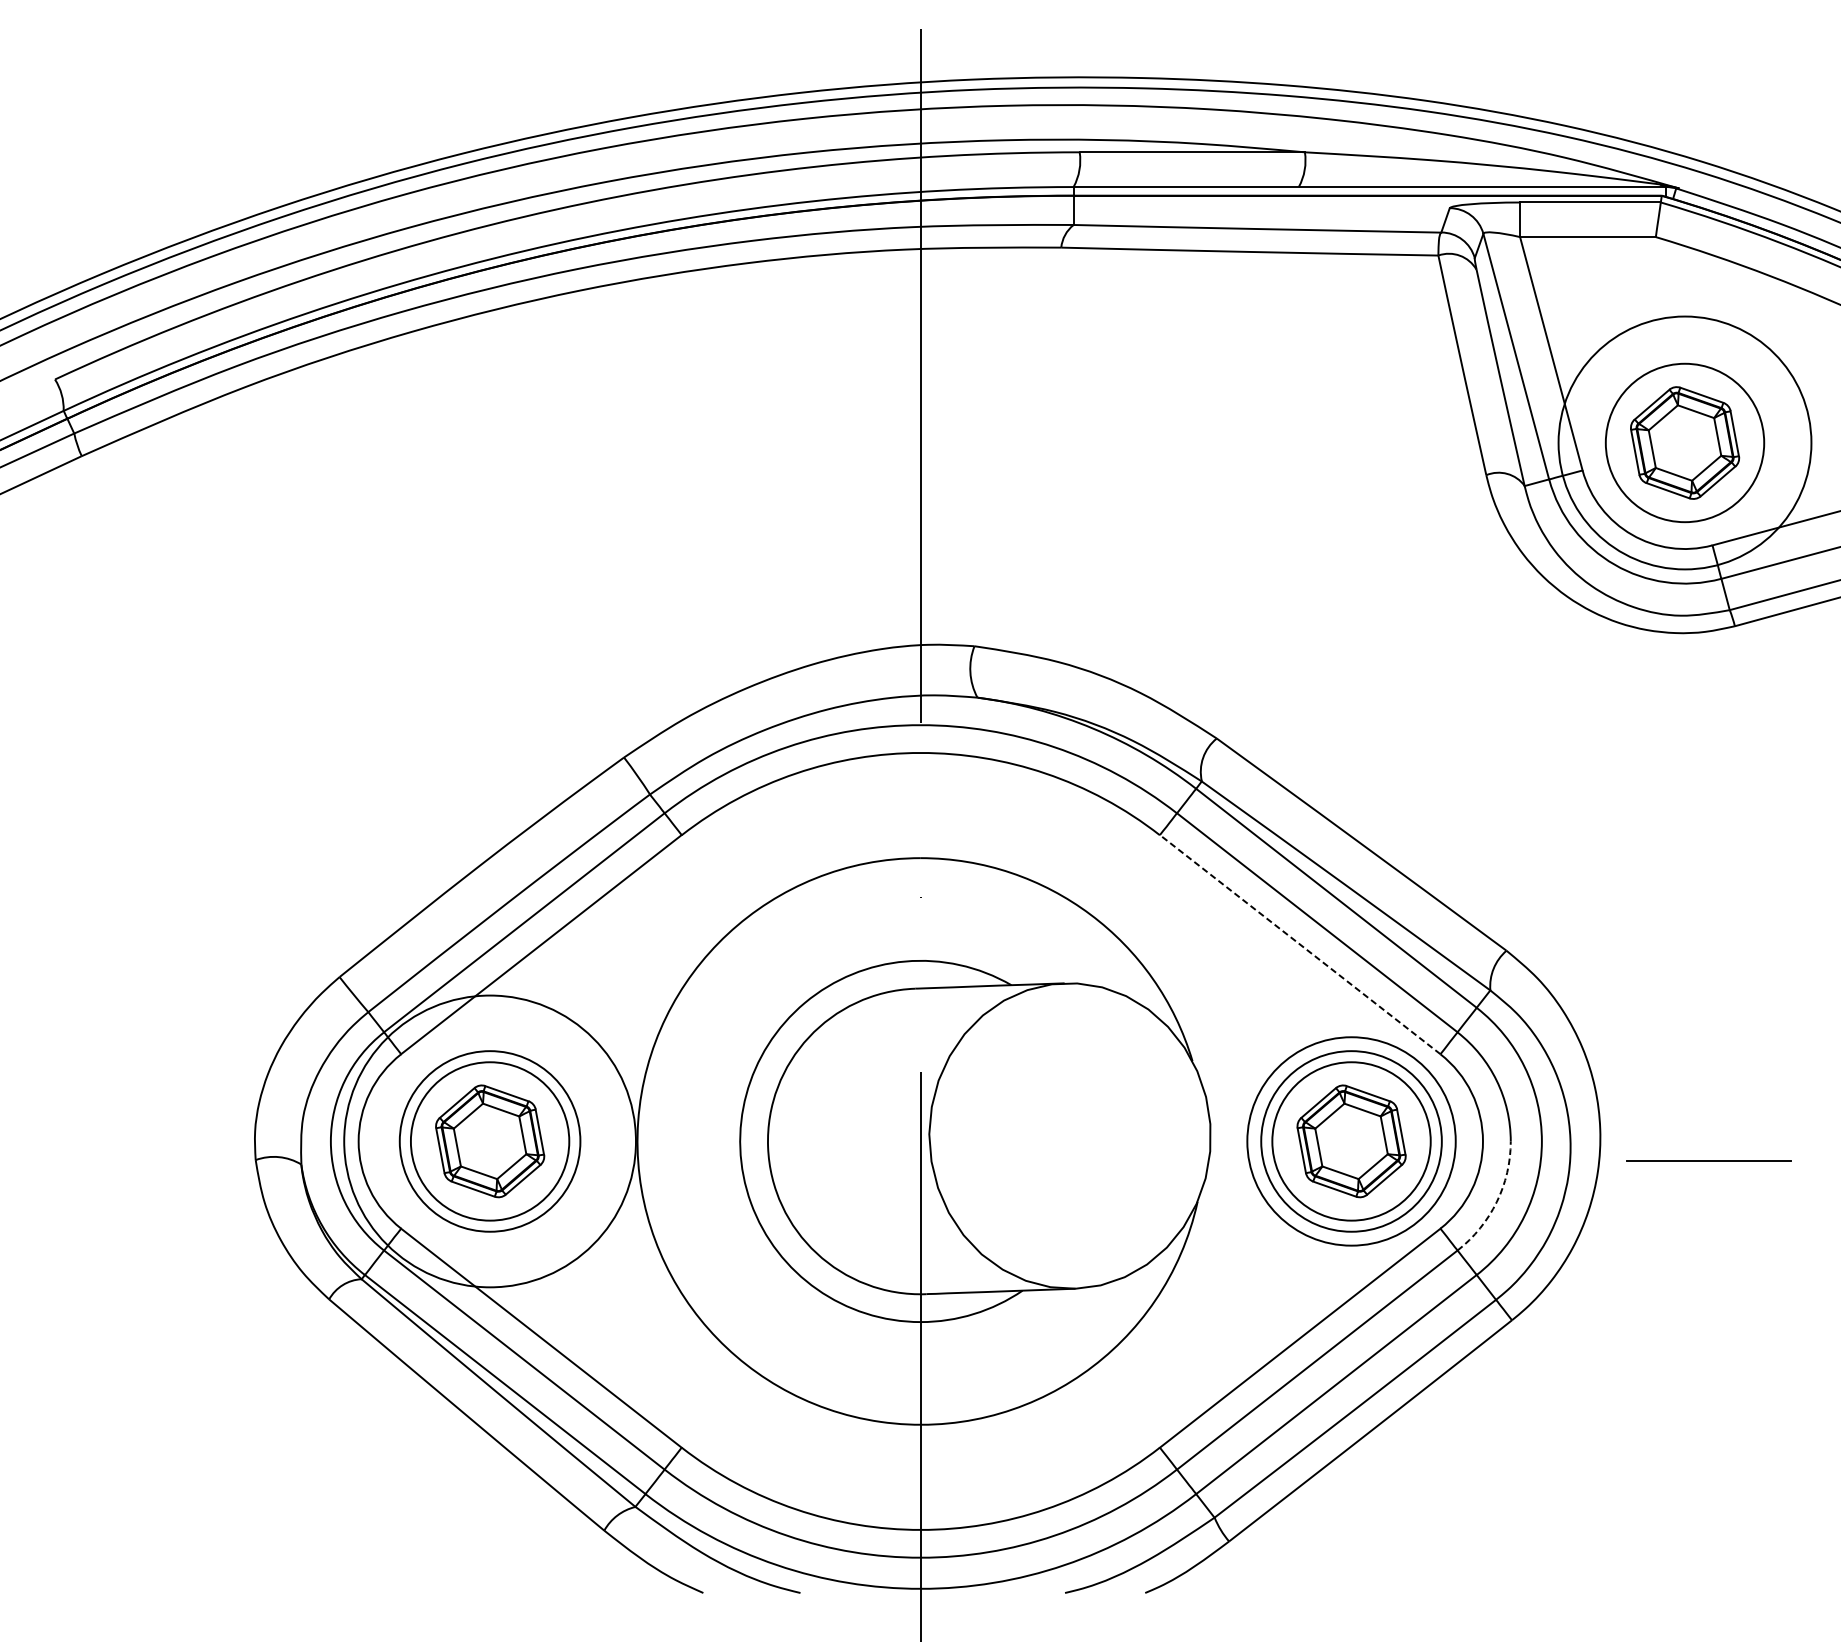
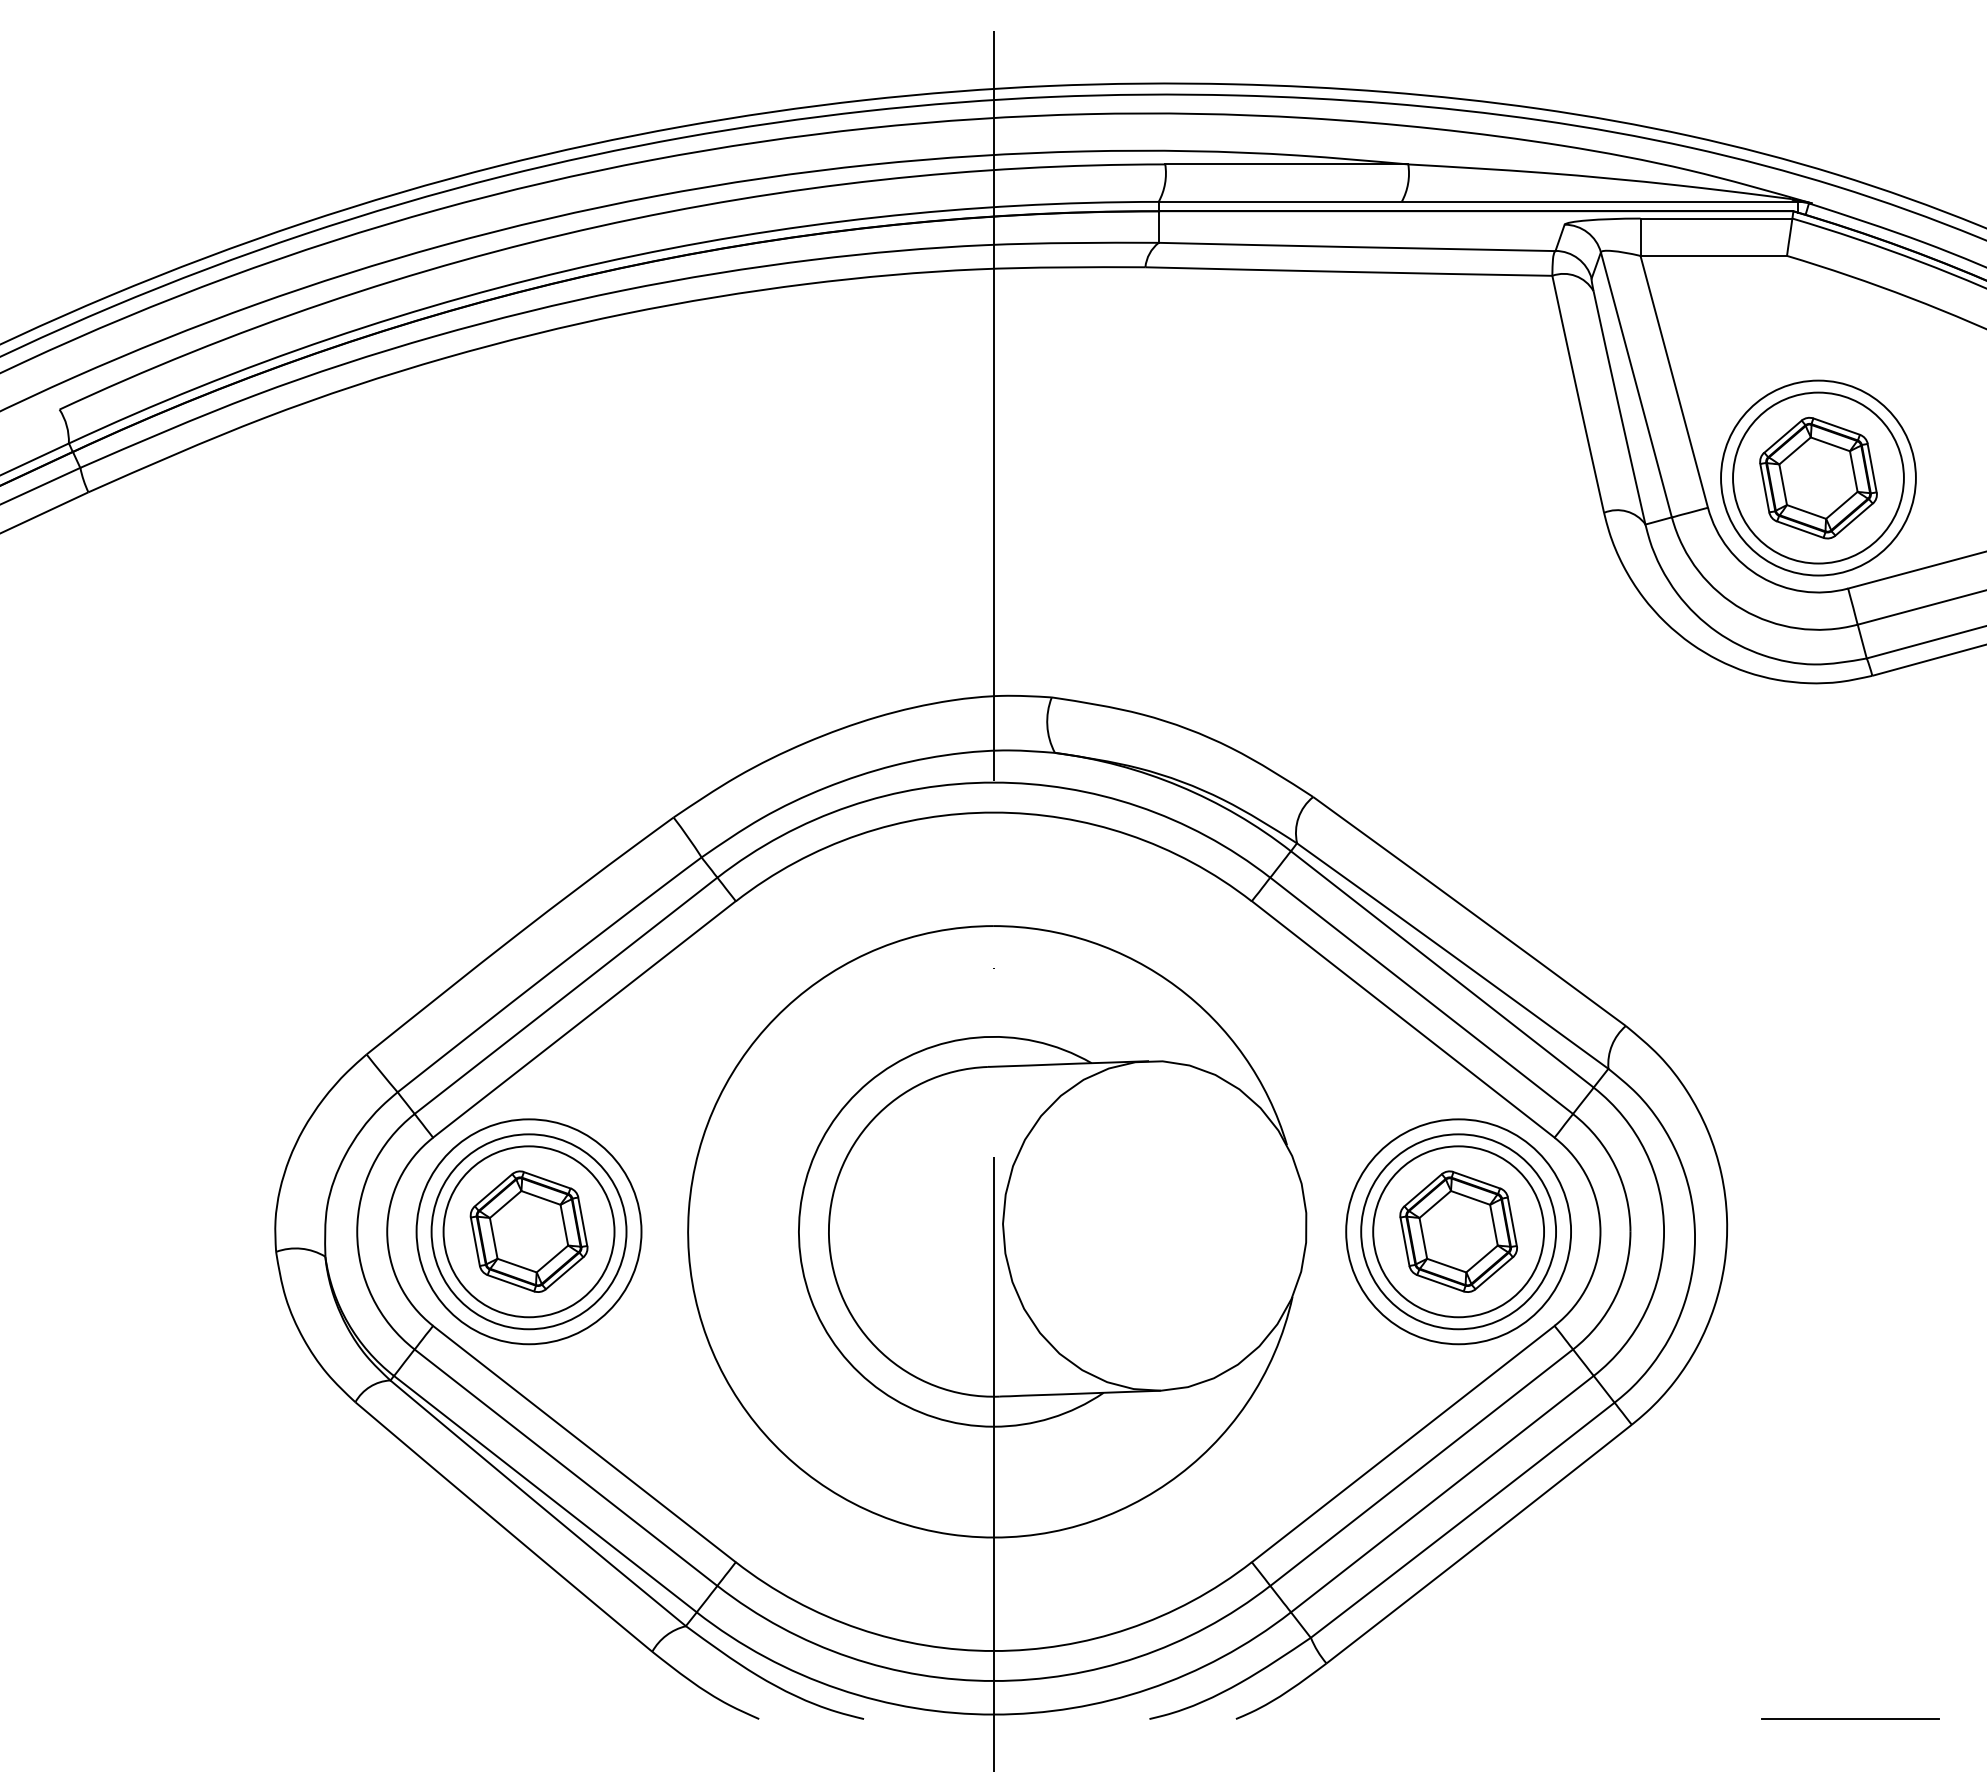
circle: (1685, 442) -> (1818, 477), size x0.71
line: (1299, 944) -> (1402, 1019), dashed -> solid
circle: (489, 1141) -> (528, 1231), size x0.71
line: (1709, 1160) -> (1850, 1718), moved
arc: (1496, 1202) -> (1615, 1297), dashed -> solid

